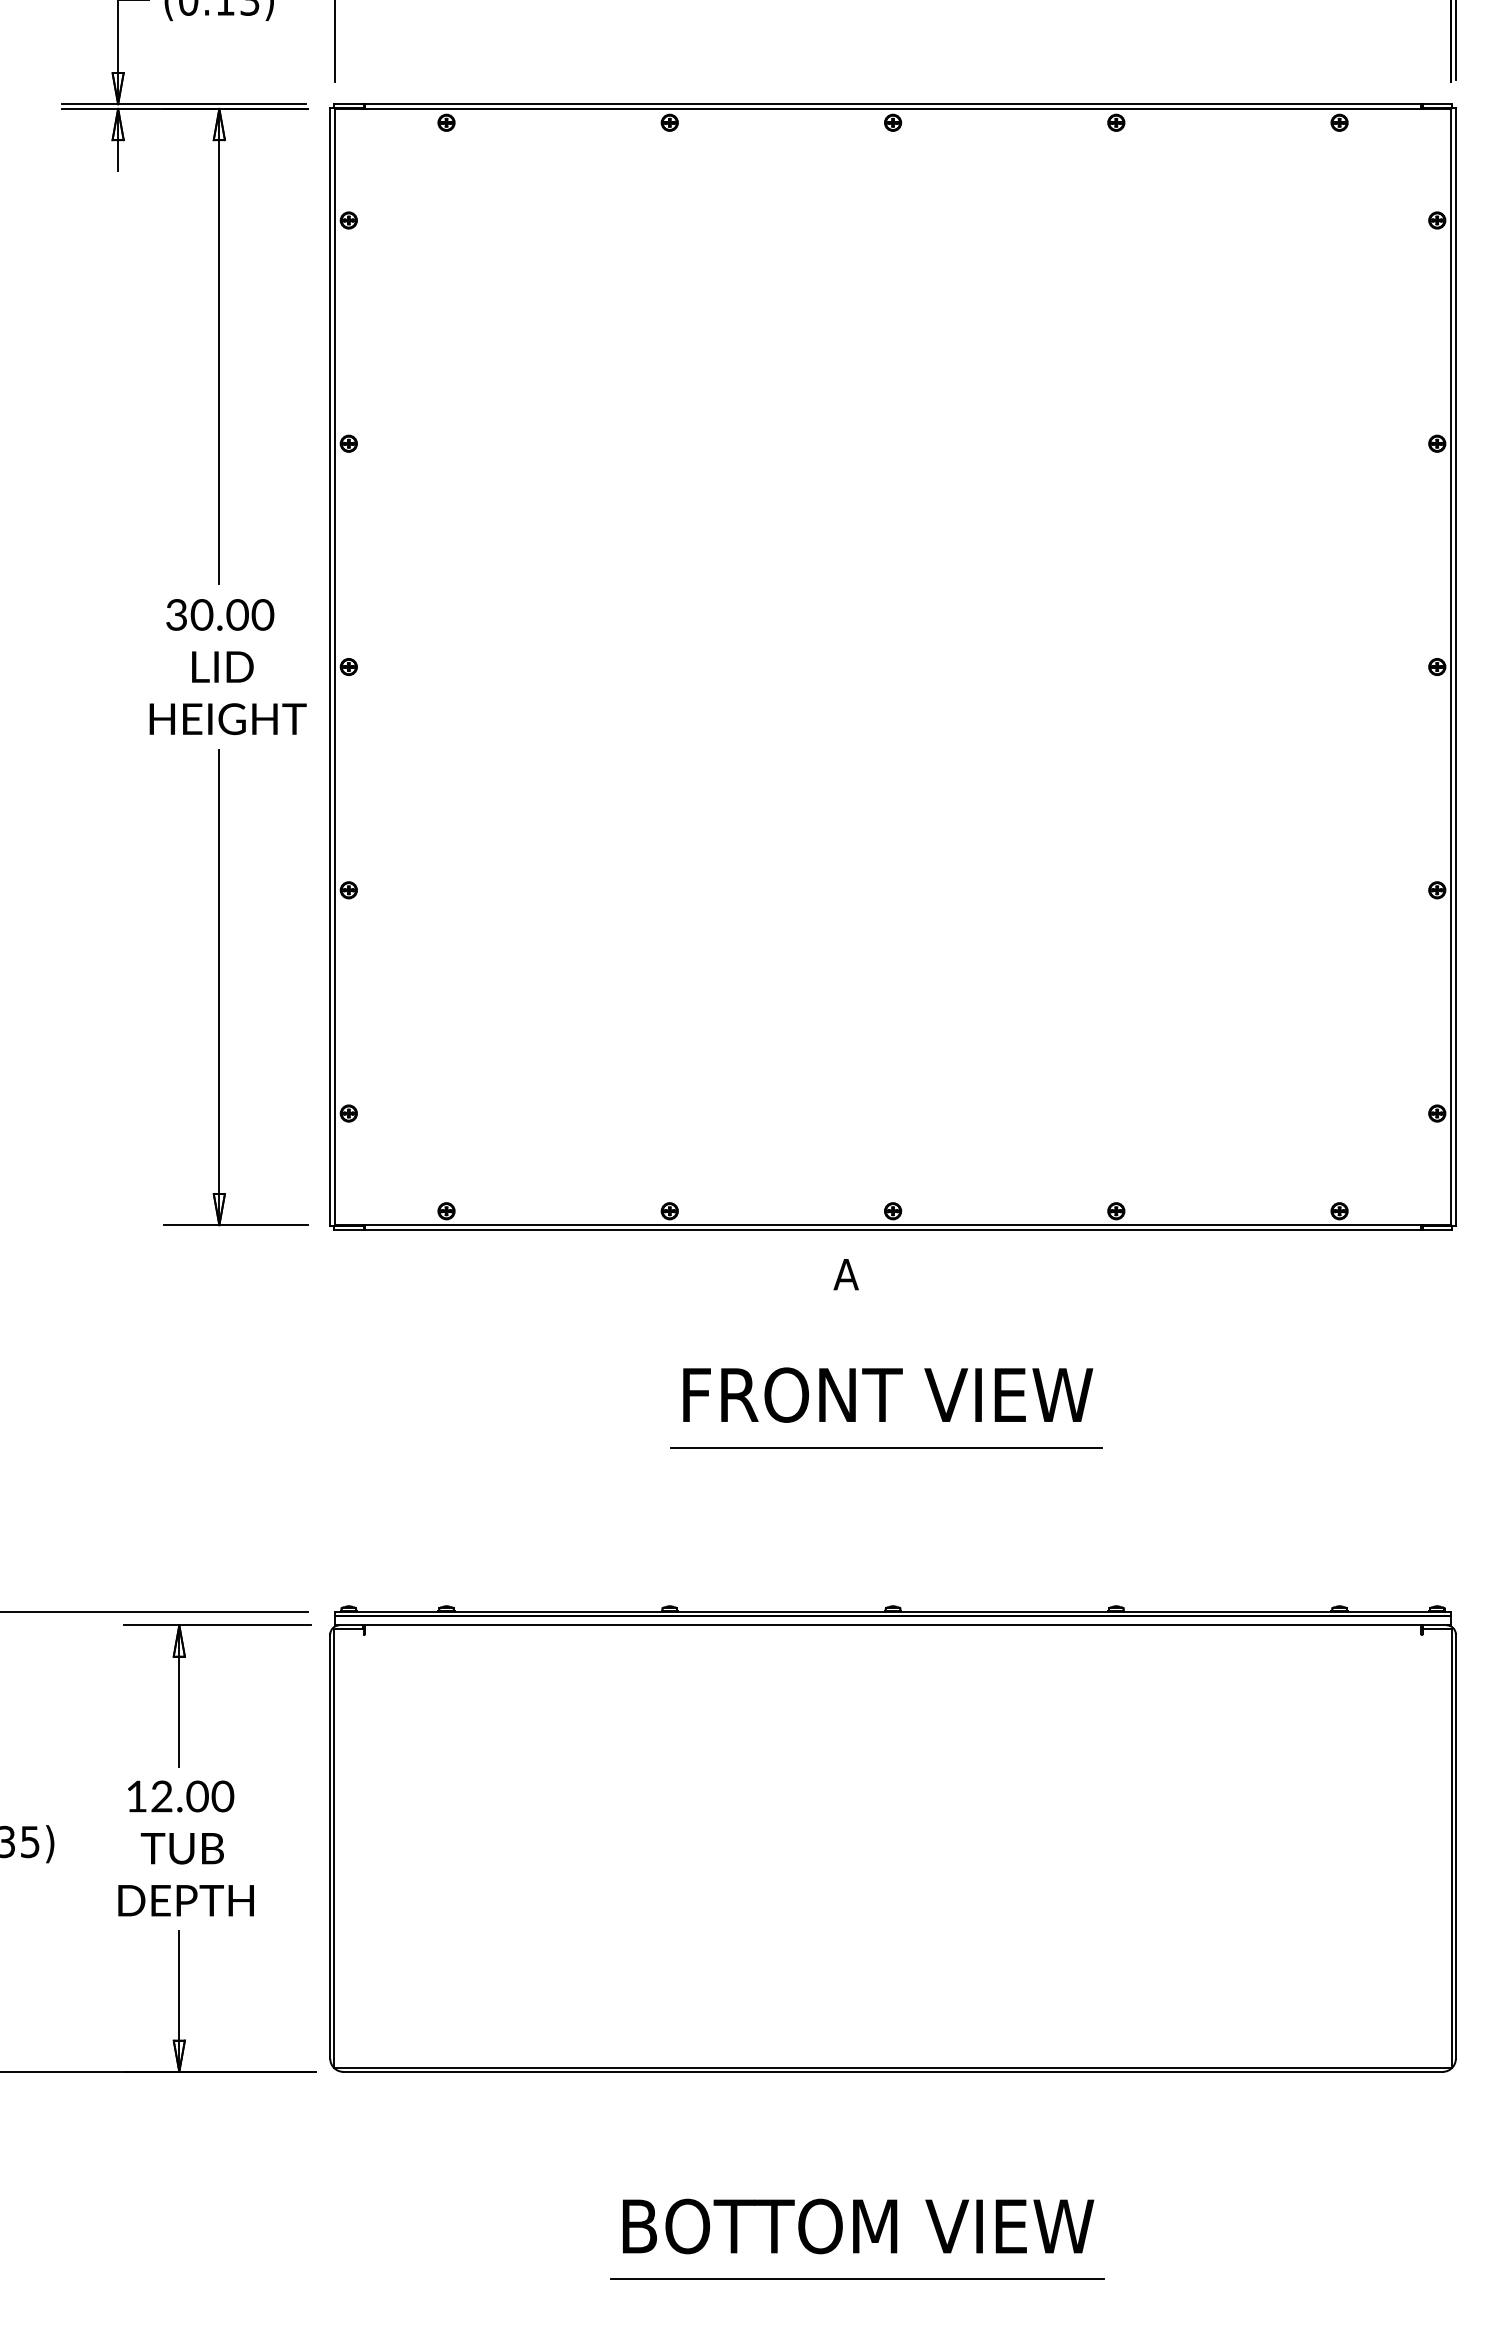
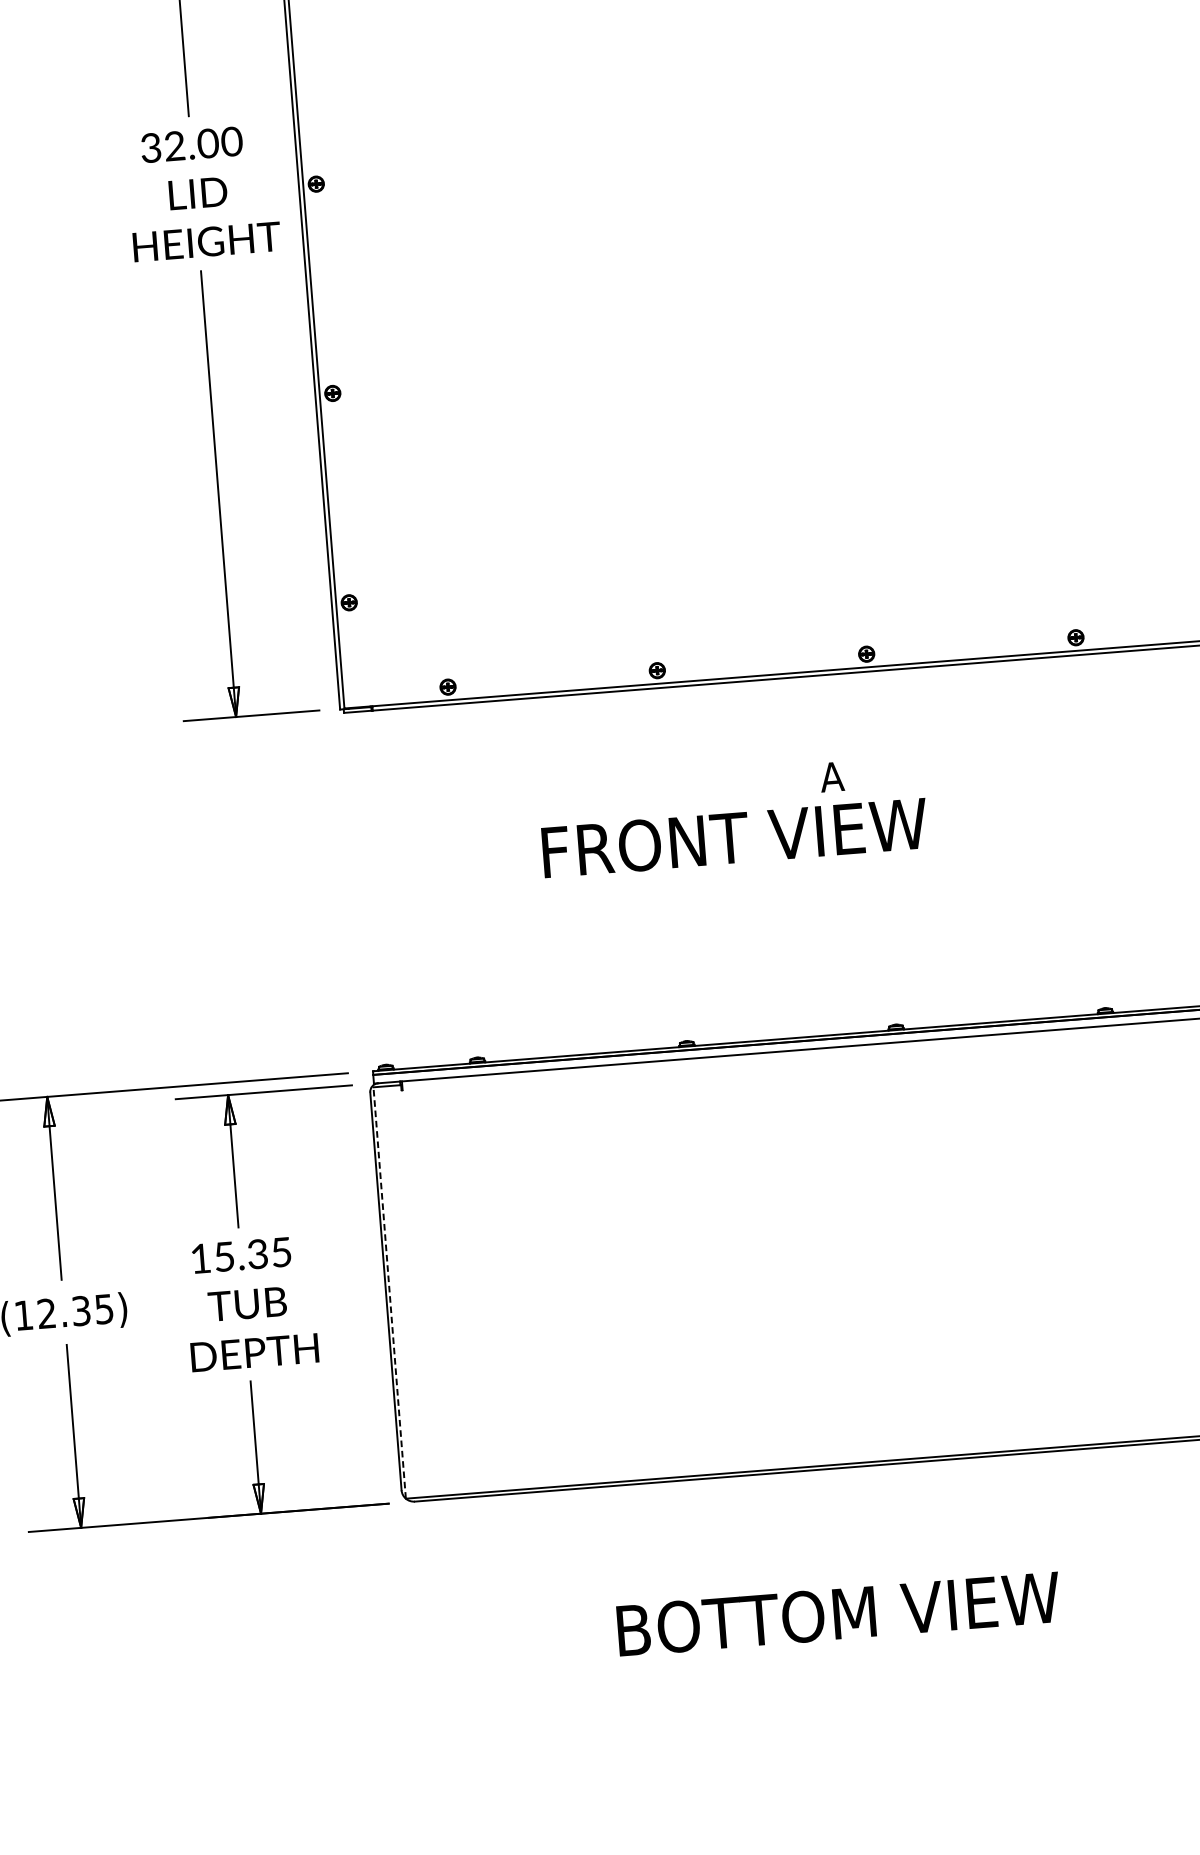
text: (201, 614) -> (174, 145), 30.00 -> 32.00
text: (845, 1274) -> (831, 777), moved
text: (888, 1394) -> (735, 837), moved
line: (886, 1448) -> (878, 877), removed
text: (192, 1796) -> (253, 1254), 12.00 -> 15.35
line: (334, 1848) -> (390, 1292), solid -> dashed
text: (858, 2226) -> (838, 1614), moved
line: (857, 2279) -> (912, 1658), removed

